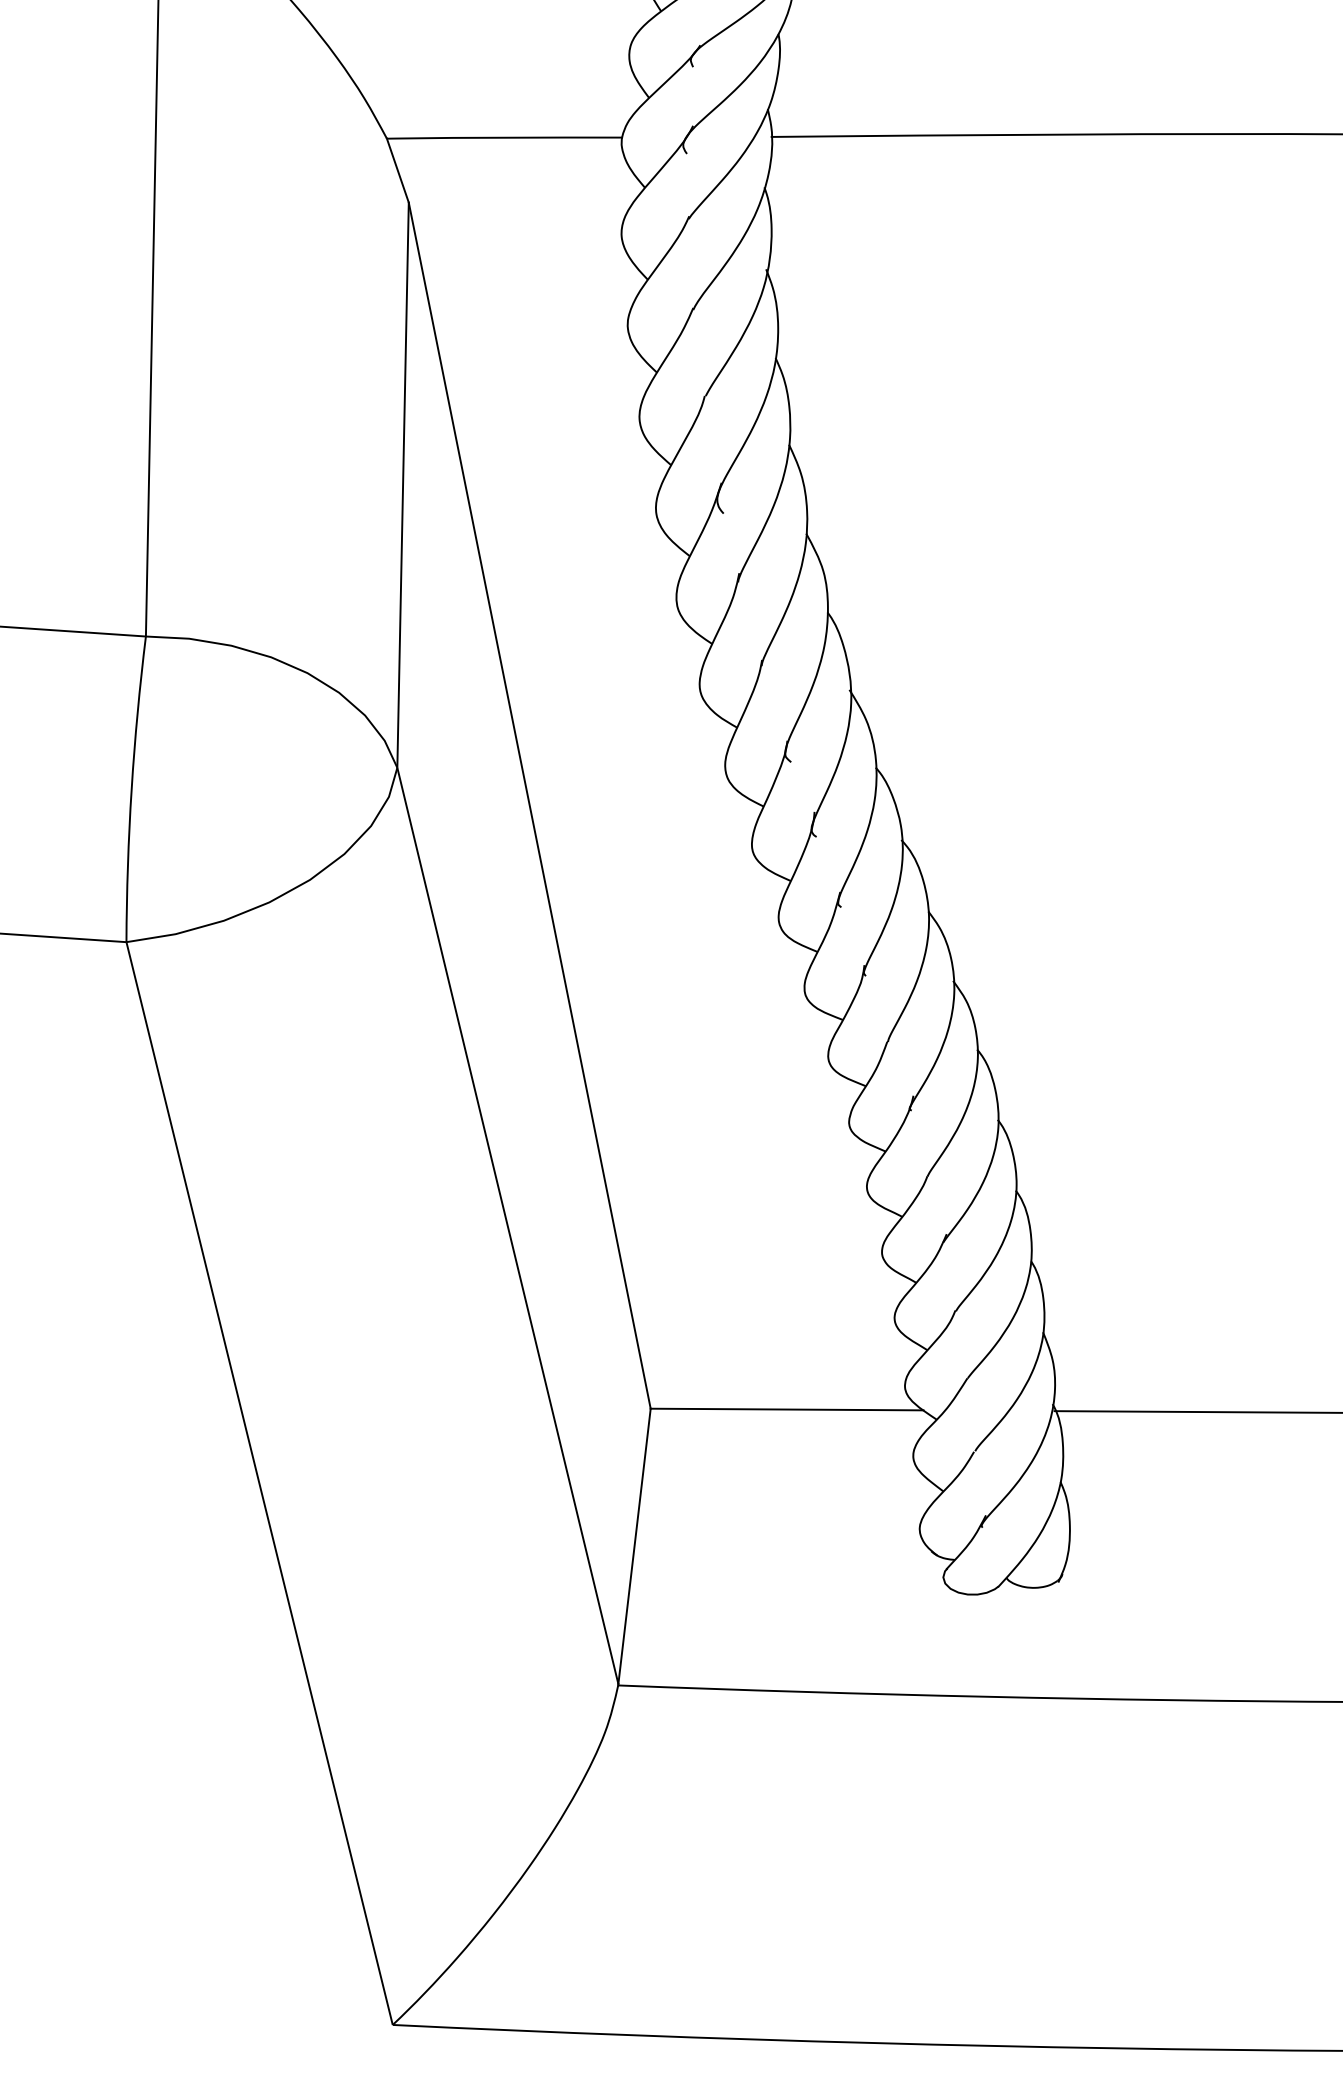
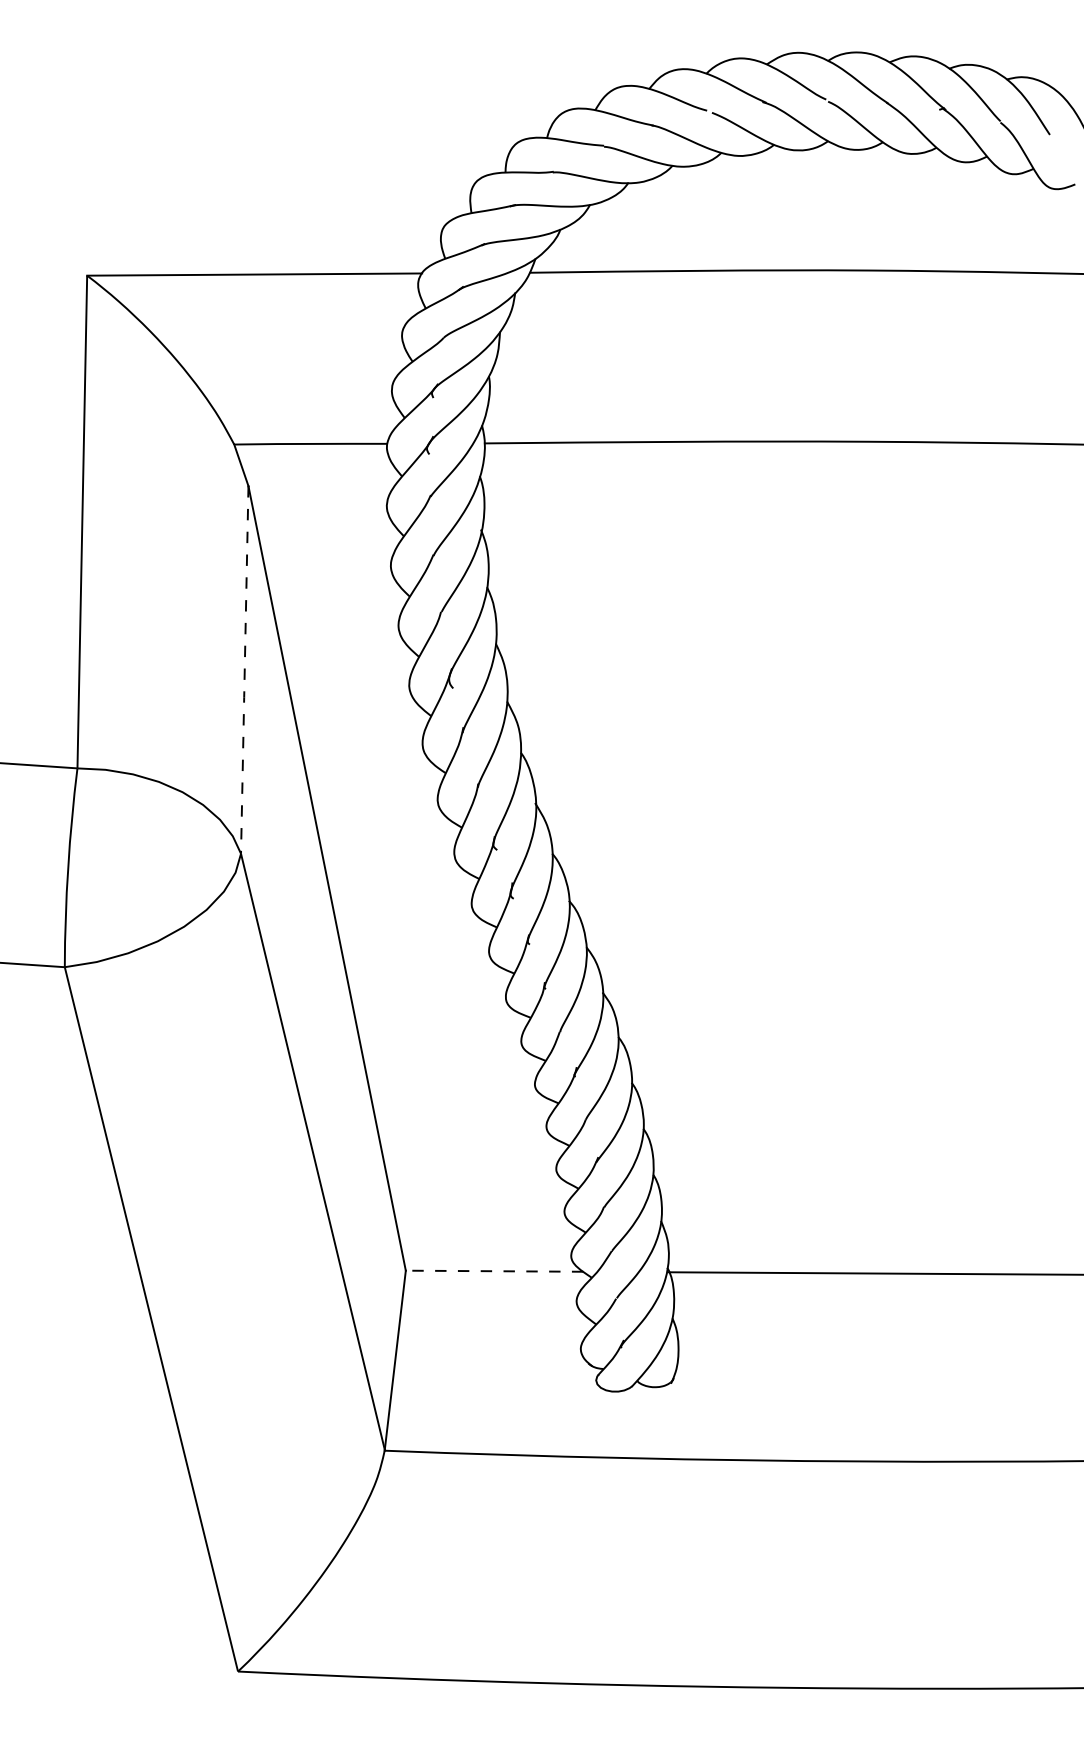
line: (402, 486) -> (244, 670), solid -> dashed
line: (787, 1409) -> (494, 1271), solid -> dashed

